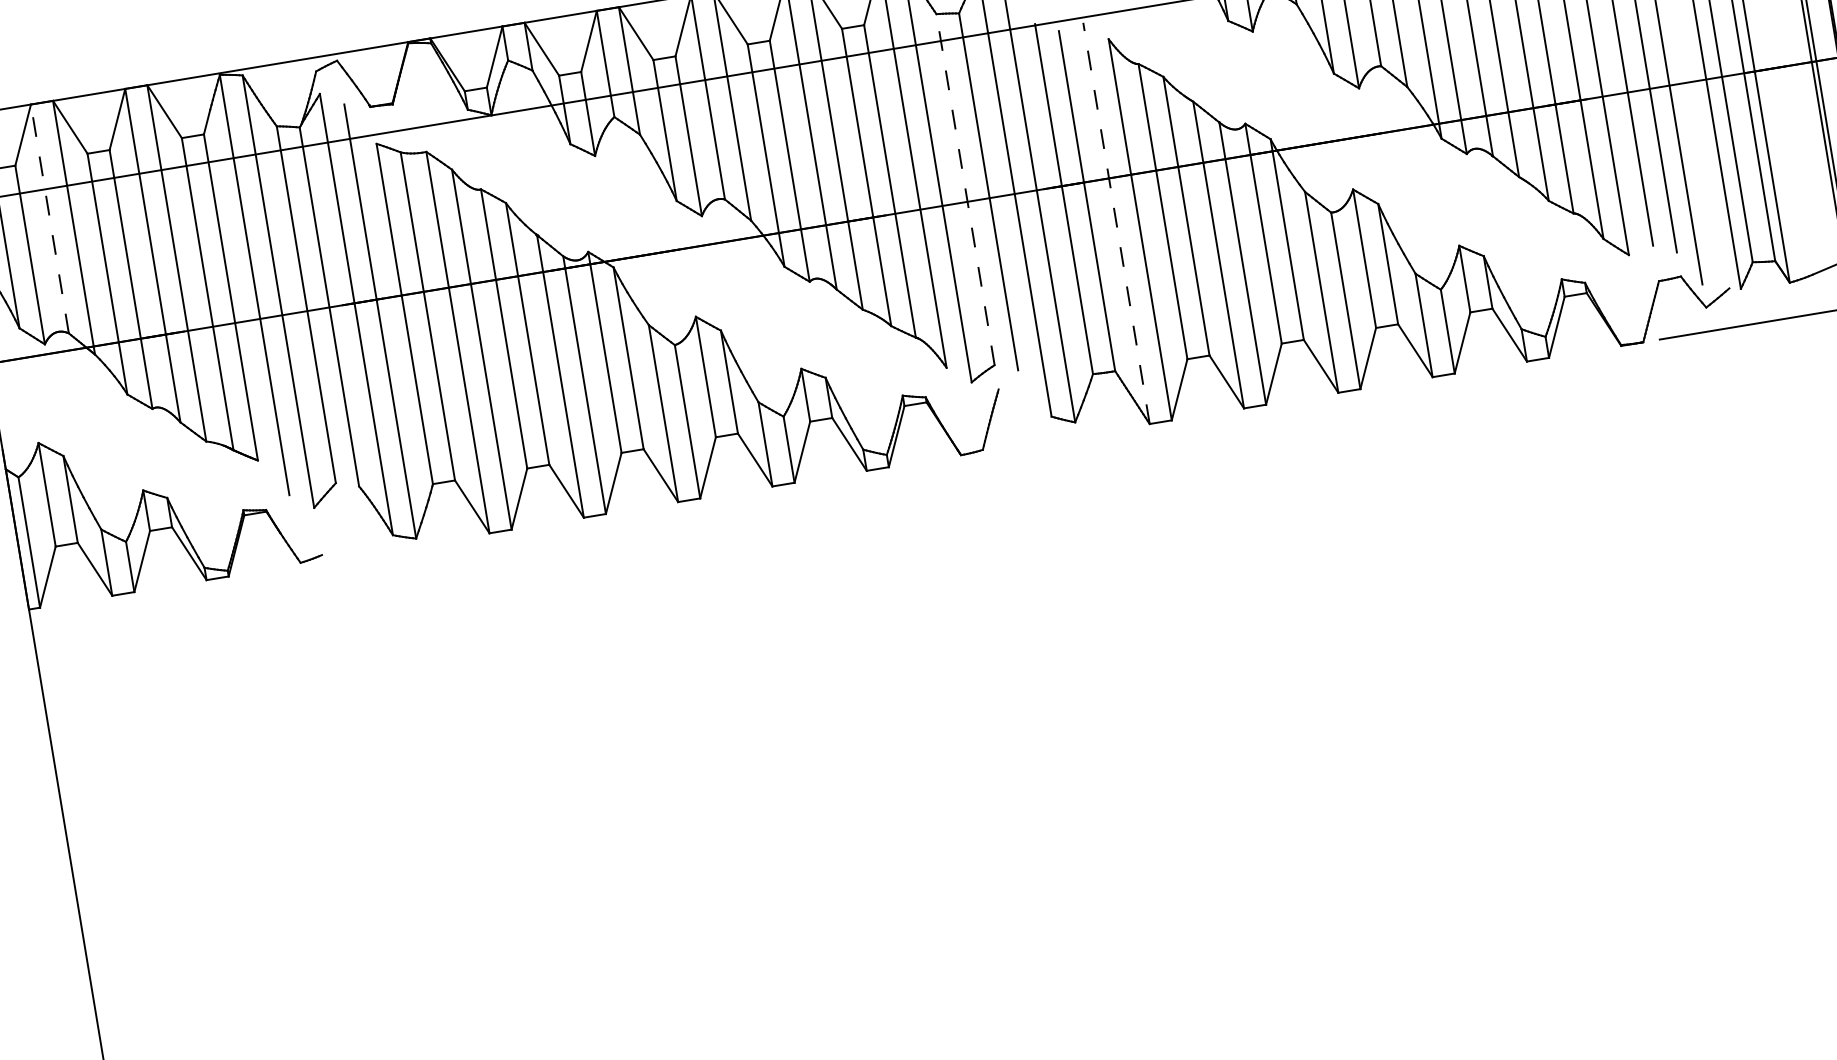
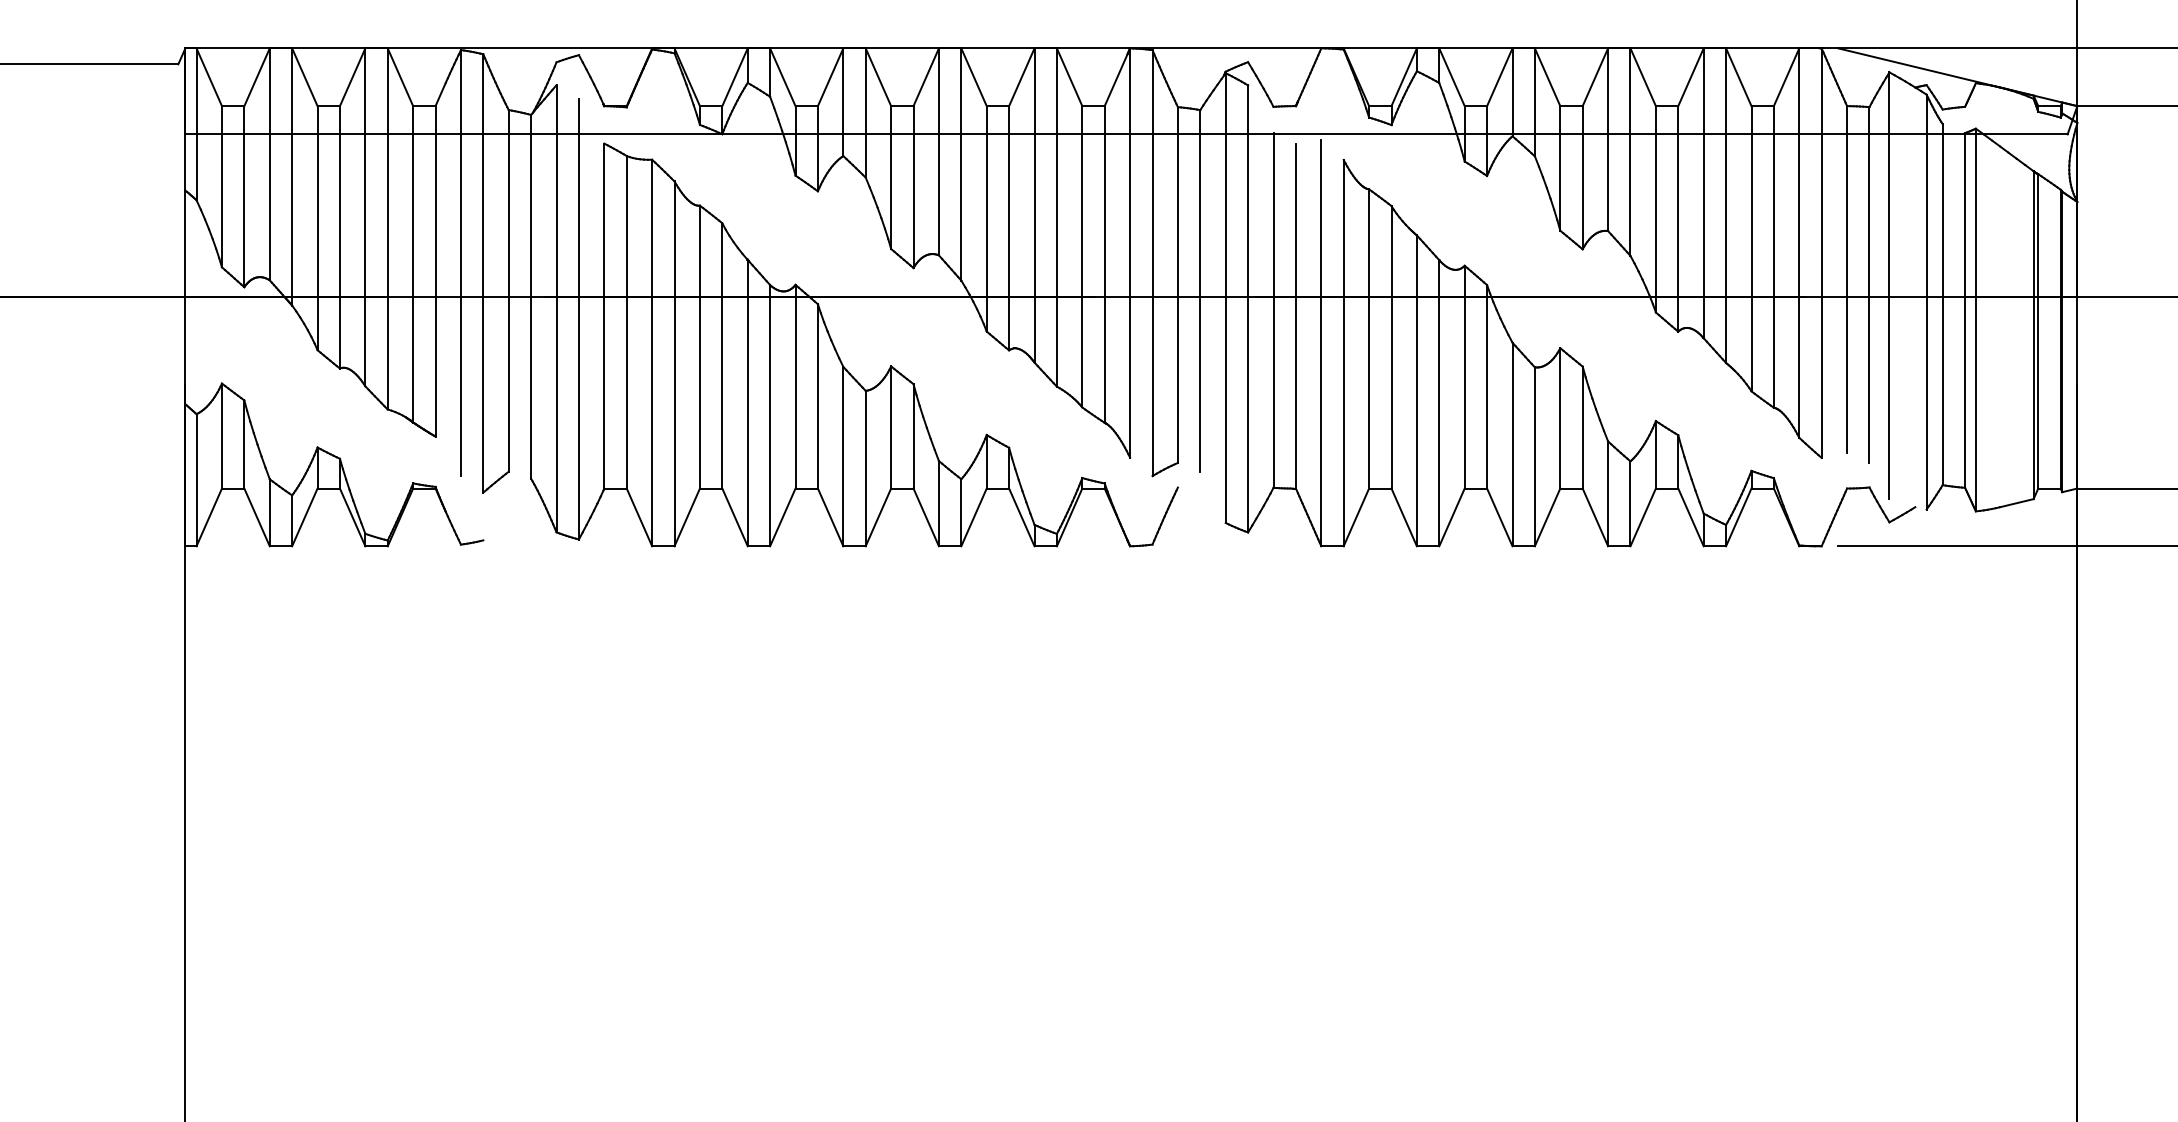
line: (965, 190) -> (1177, 285), dashed -> solid
line: (49, 219) -> (269, 164), dashed -> solid
line: (1116, 222) -> (1321, 342), dashed -> solid

